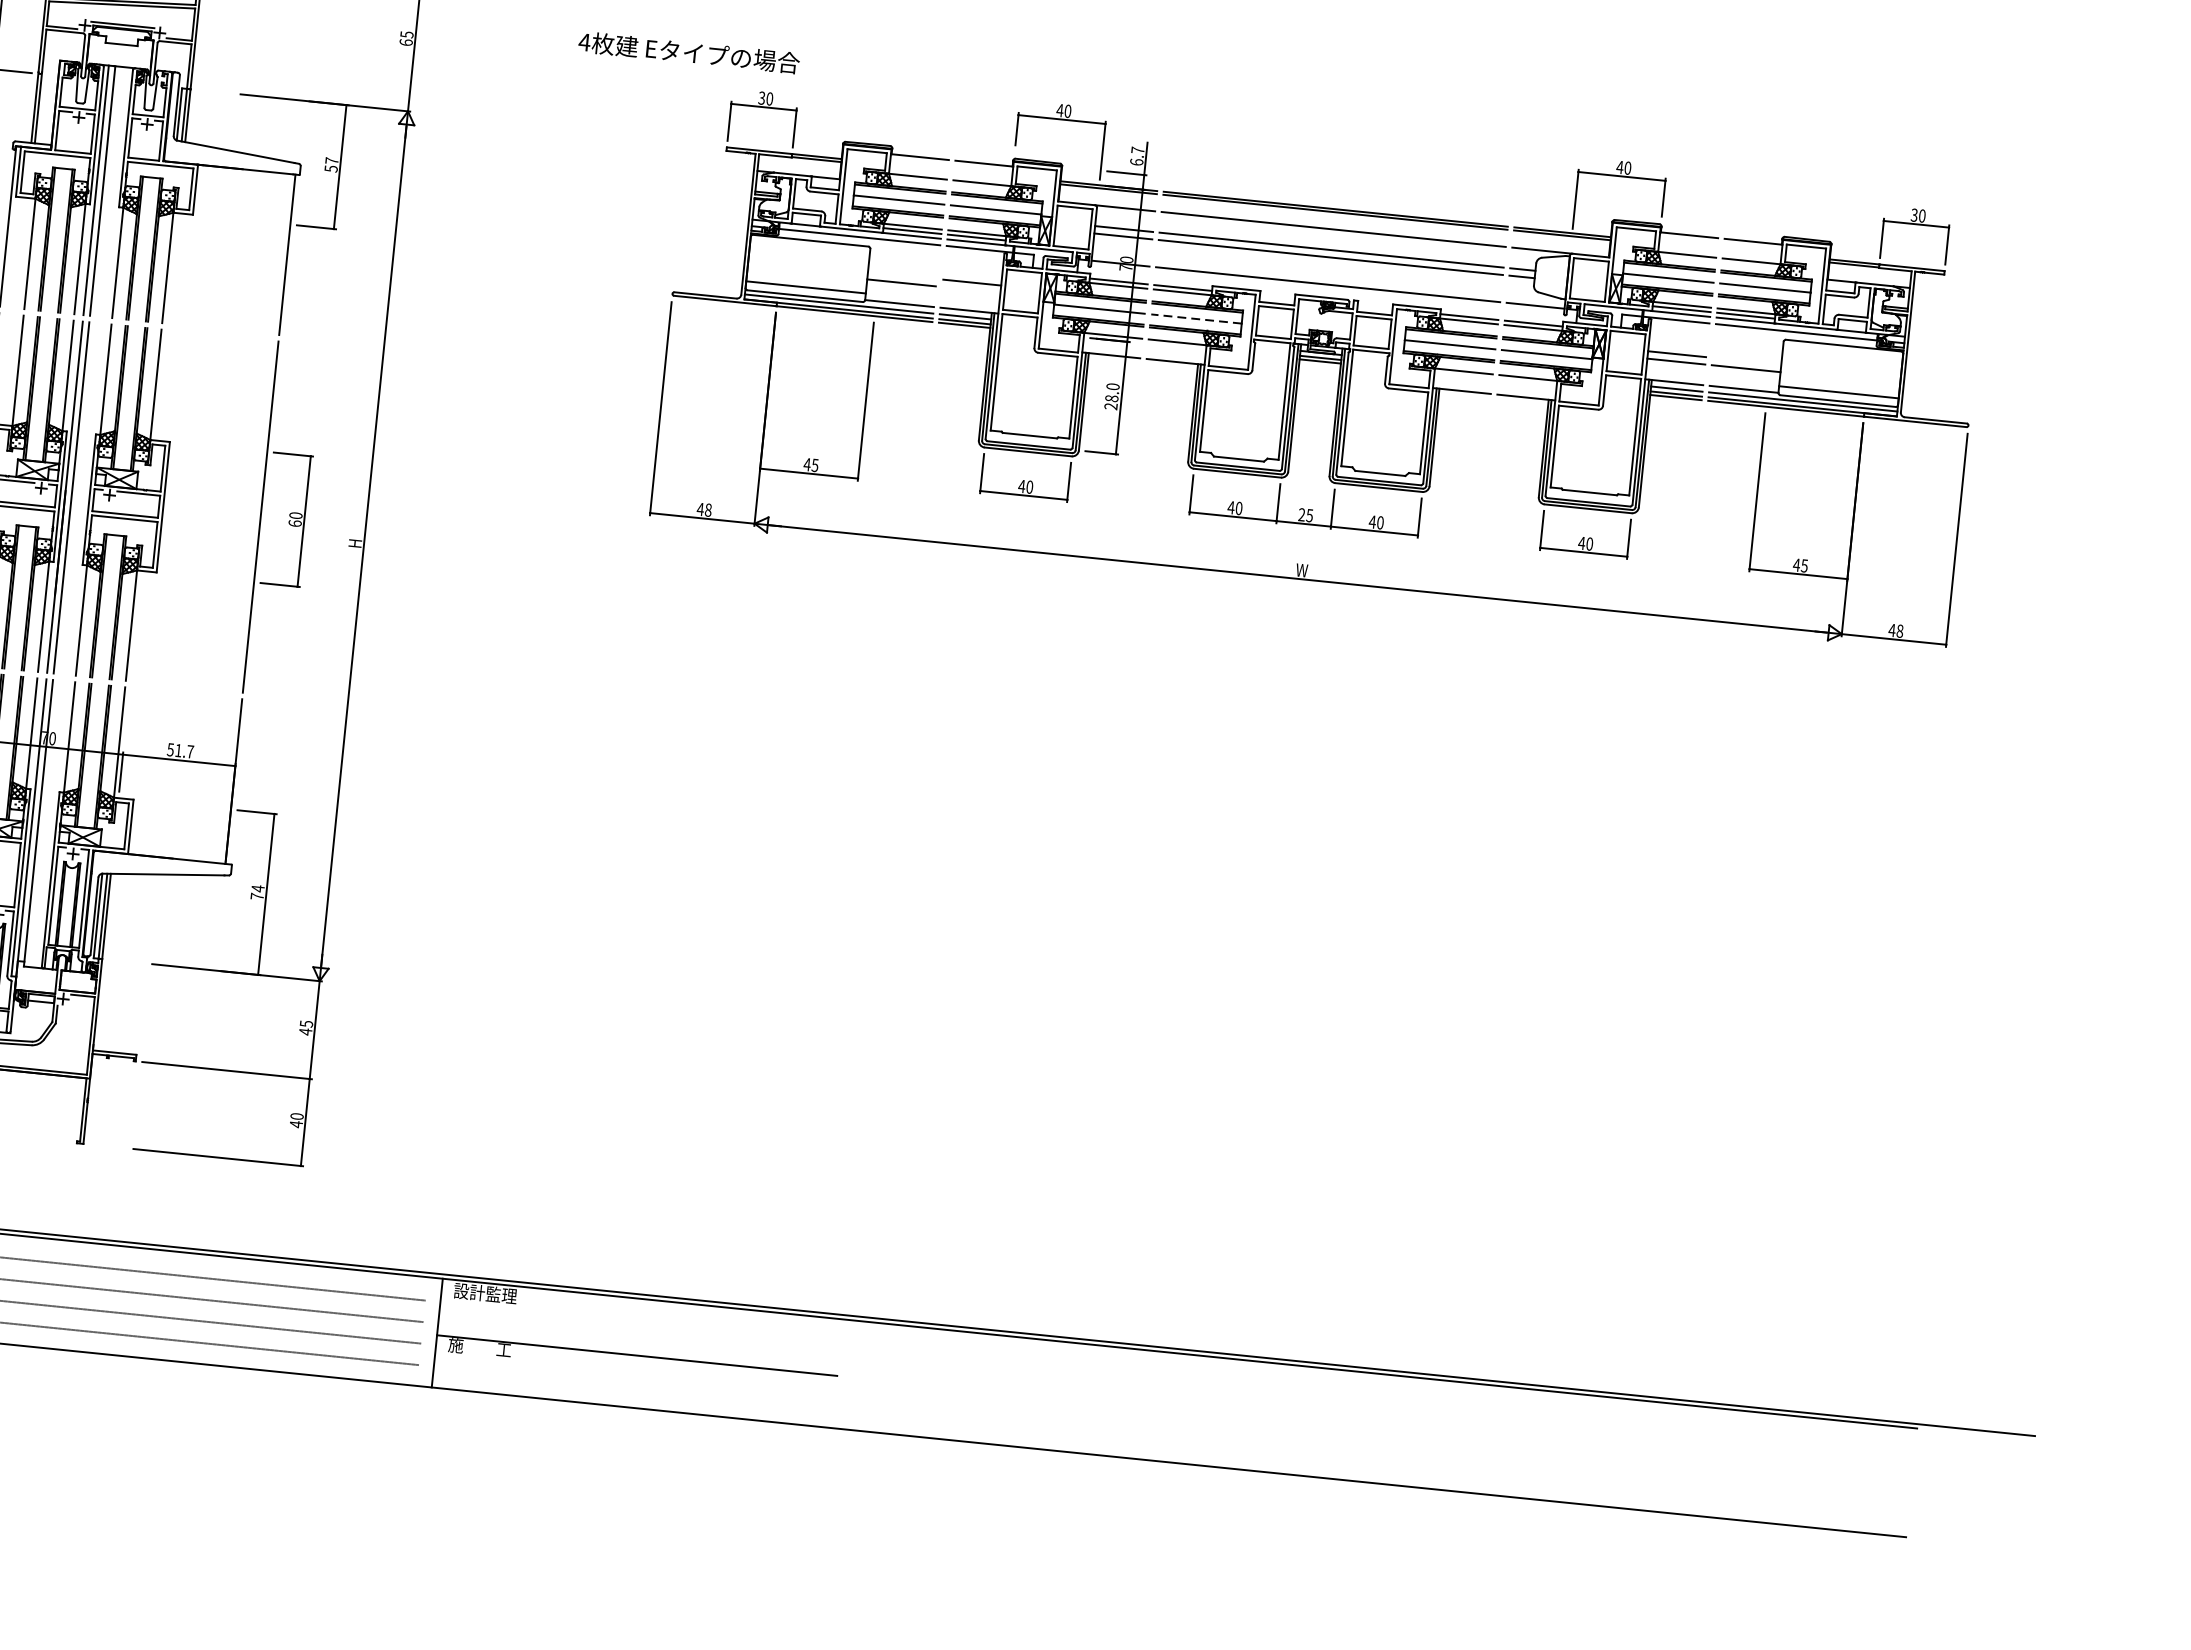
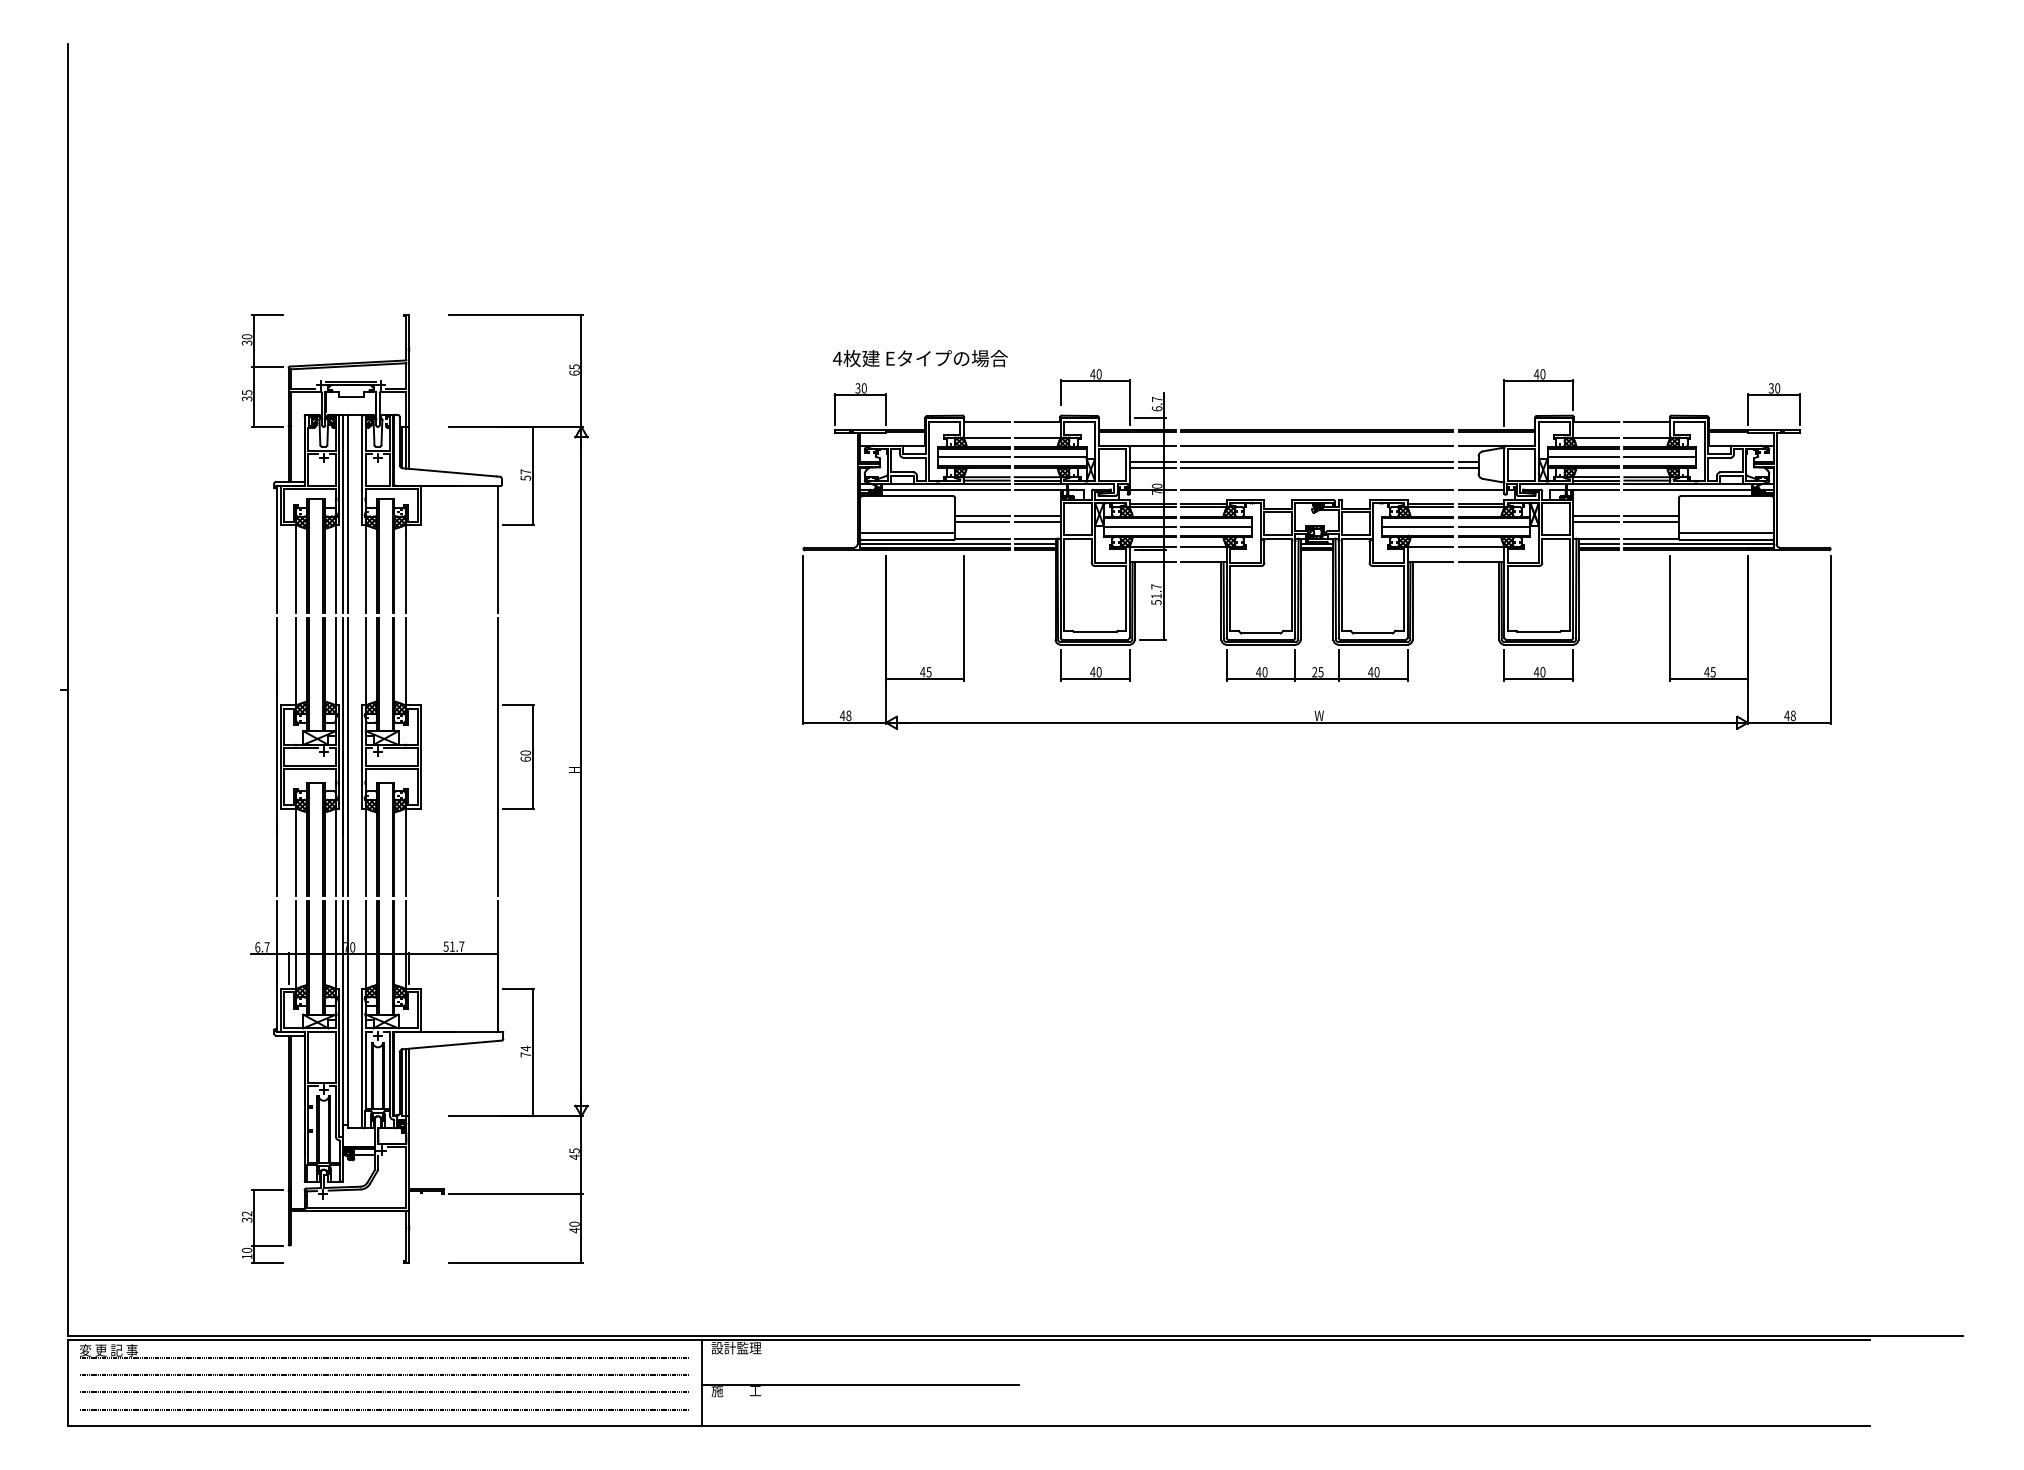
text: (688, 52) -> (919, 358), moved
line: (902, 275) -> (982, 516), added
line: (971, 290) -> (1037, 522), added
line: (1196, 319) -> (1216, 527), dashed -> solid
line: (1746, 361) -> (1651, 516), added
text: (1112, 396) -> (1156, 594), 28.0 -> 51.7

